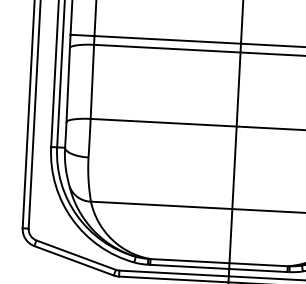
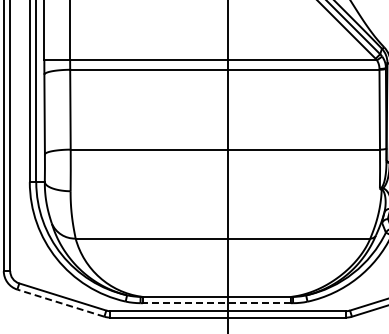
line: (73, 261) -> (60, 303), solid -> dashed
line: (218, 268) -> (216, 303), solid -> dashed

